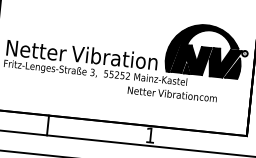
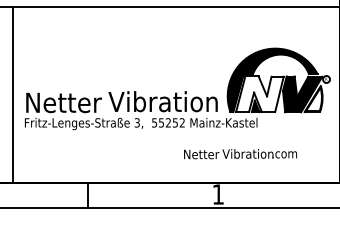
fill: (191, 59) -> (259, 93), removed
fill: (233, 68) -> (313, 99), removed
text: (172, 94) -> (240, 154), moved

